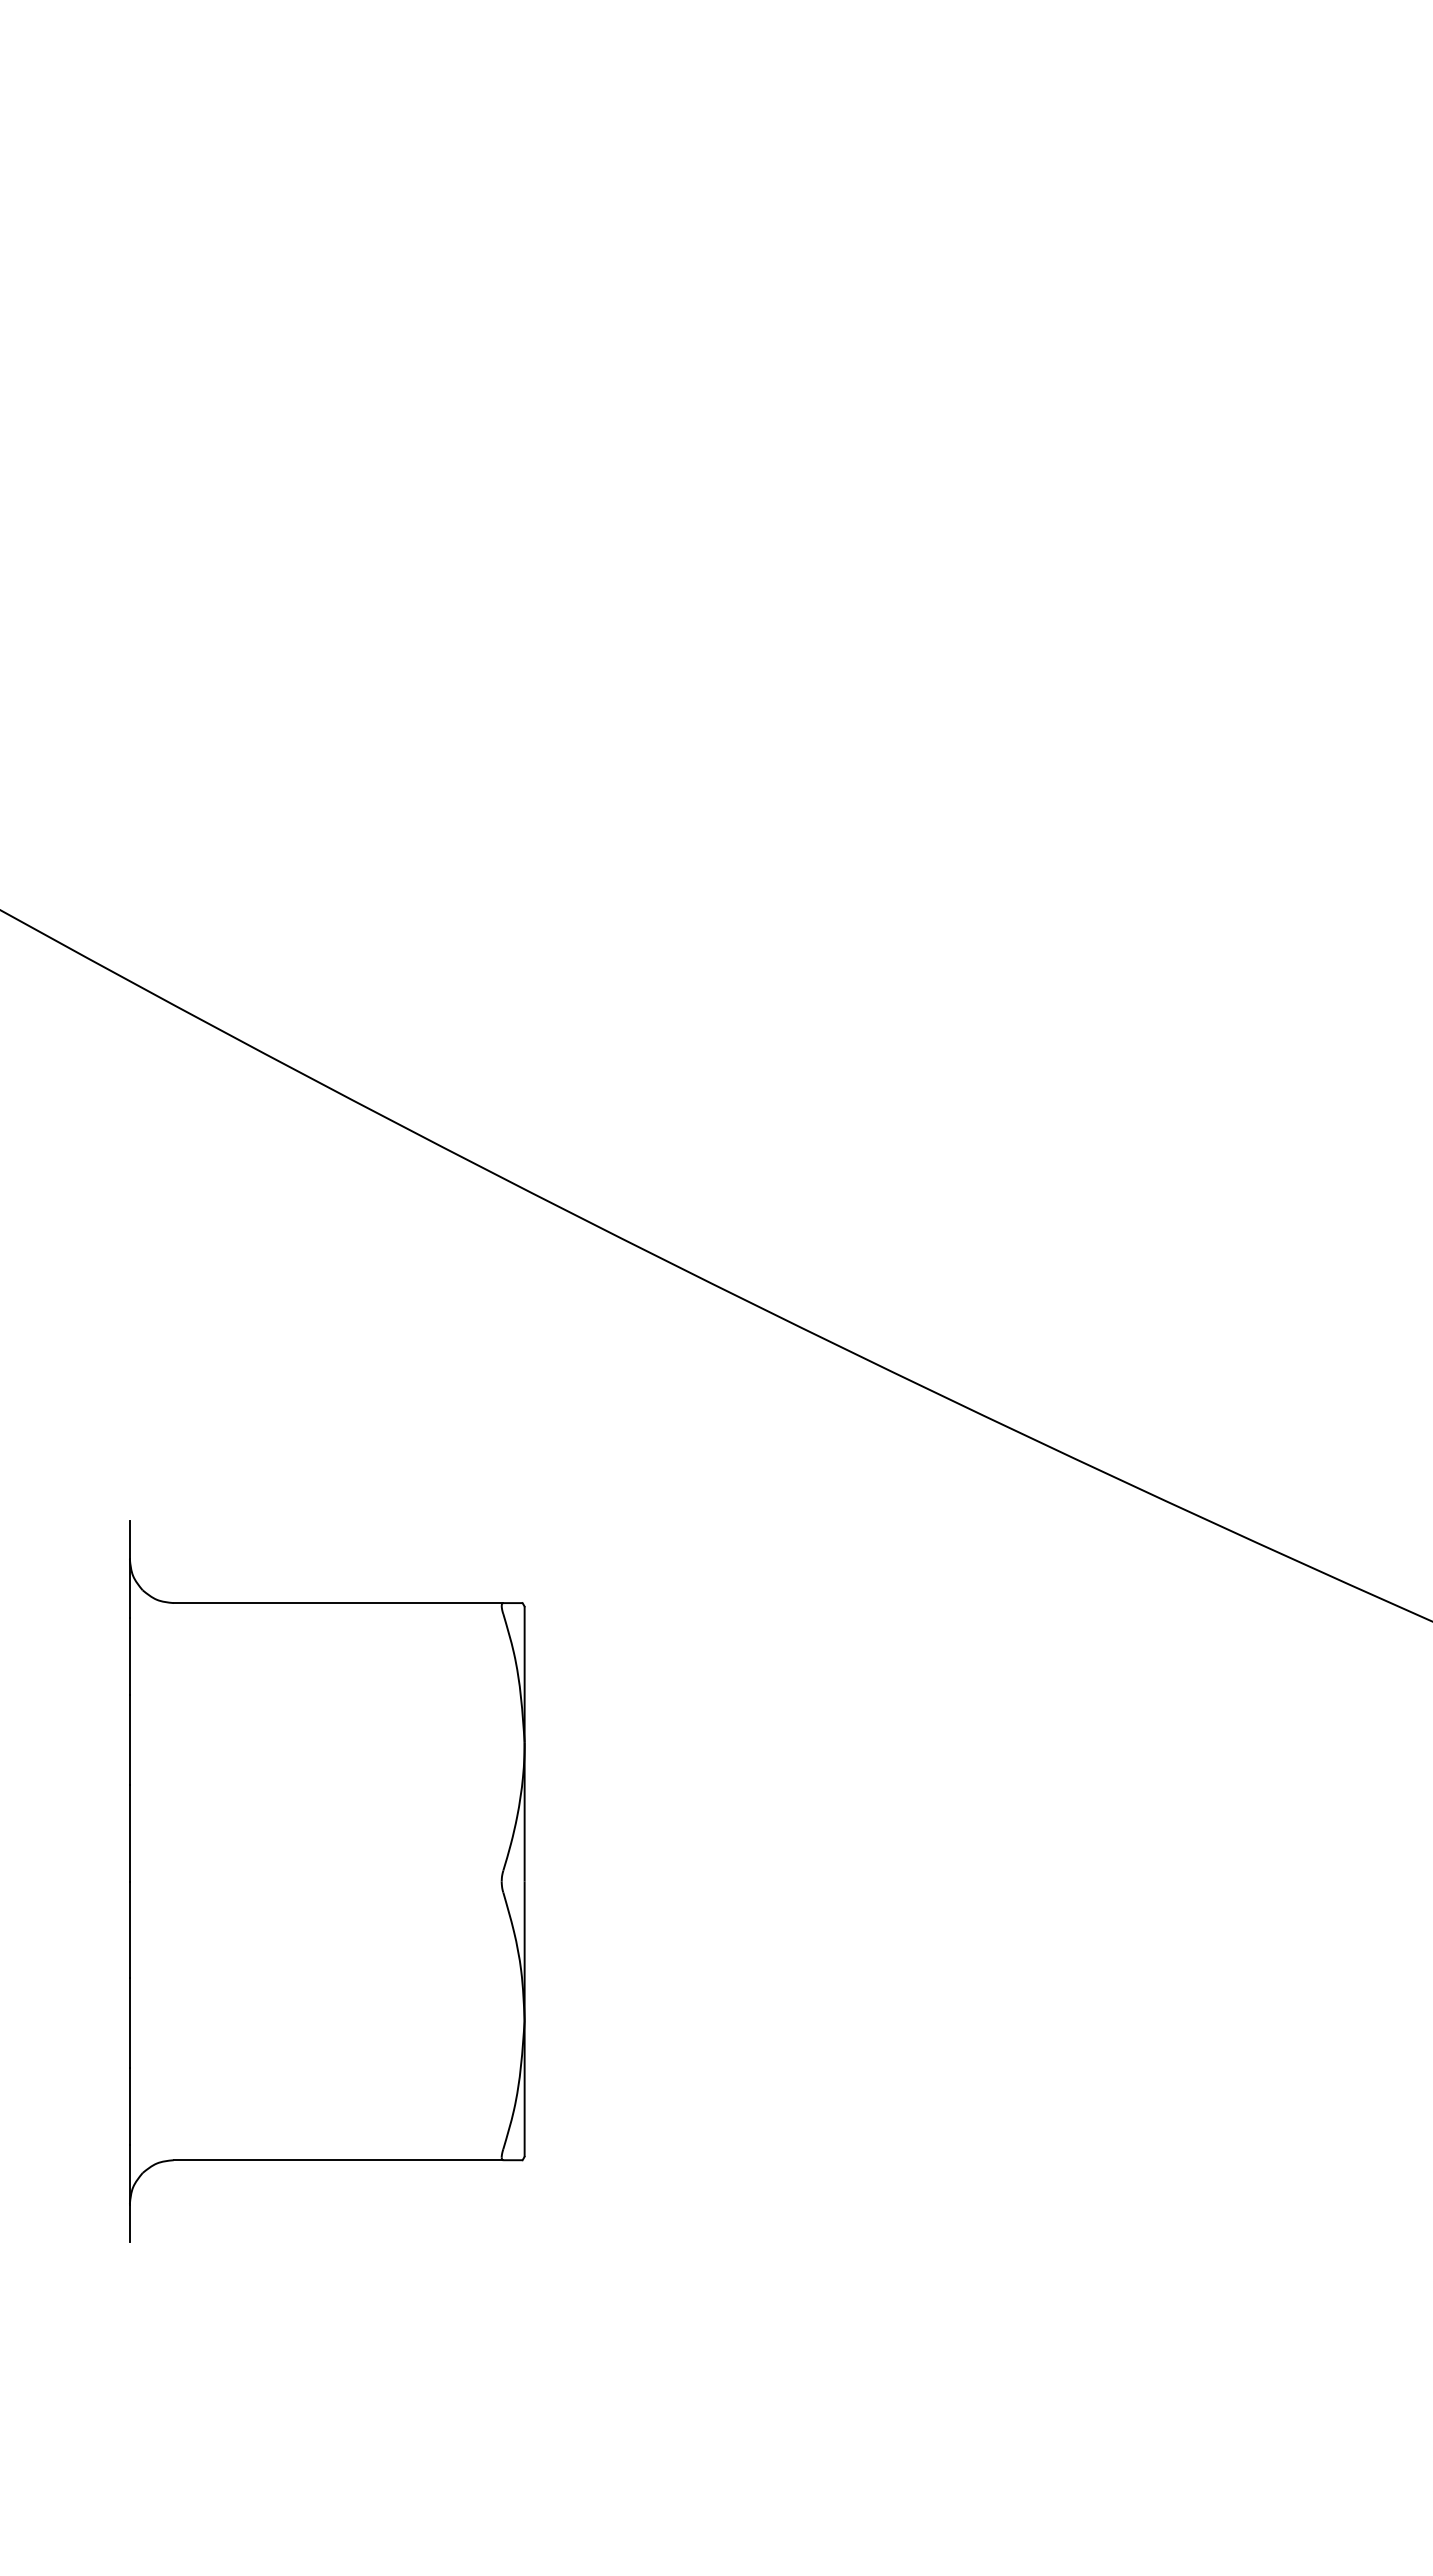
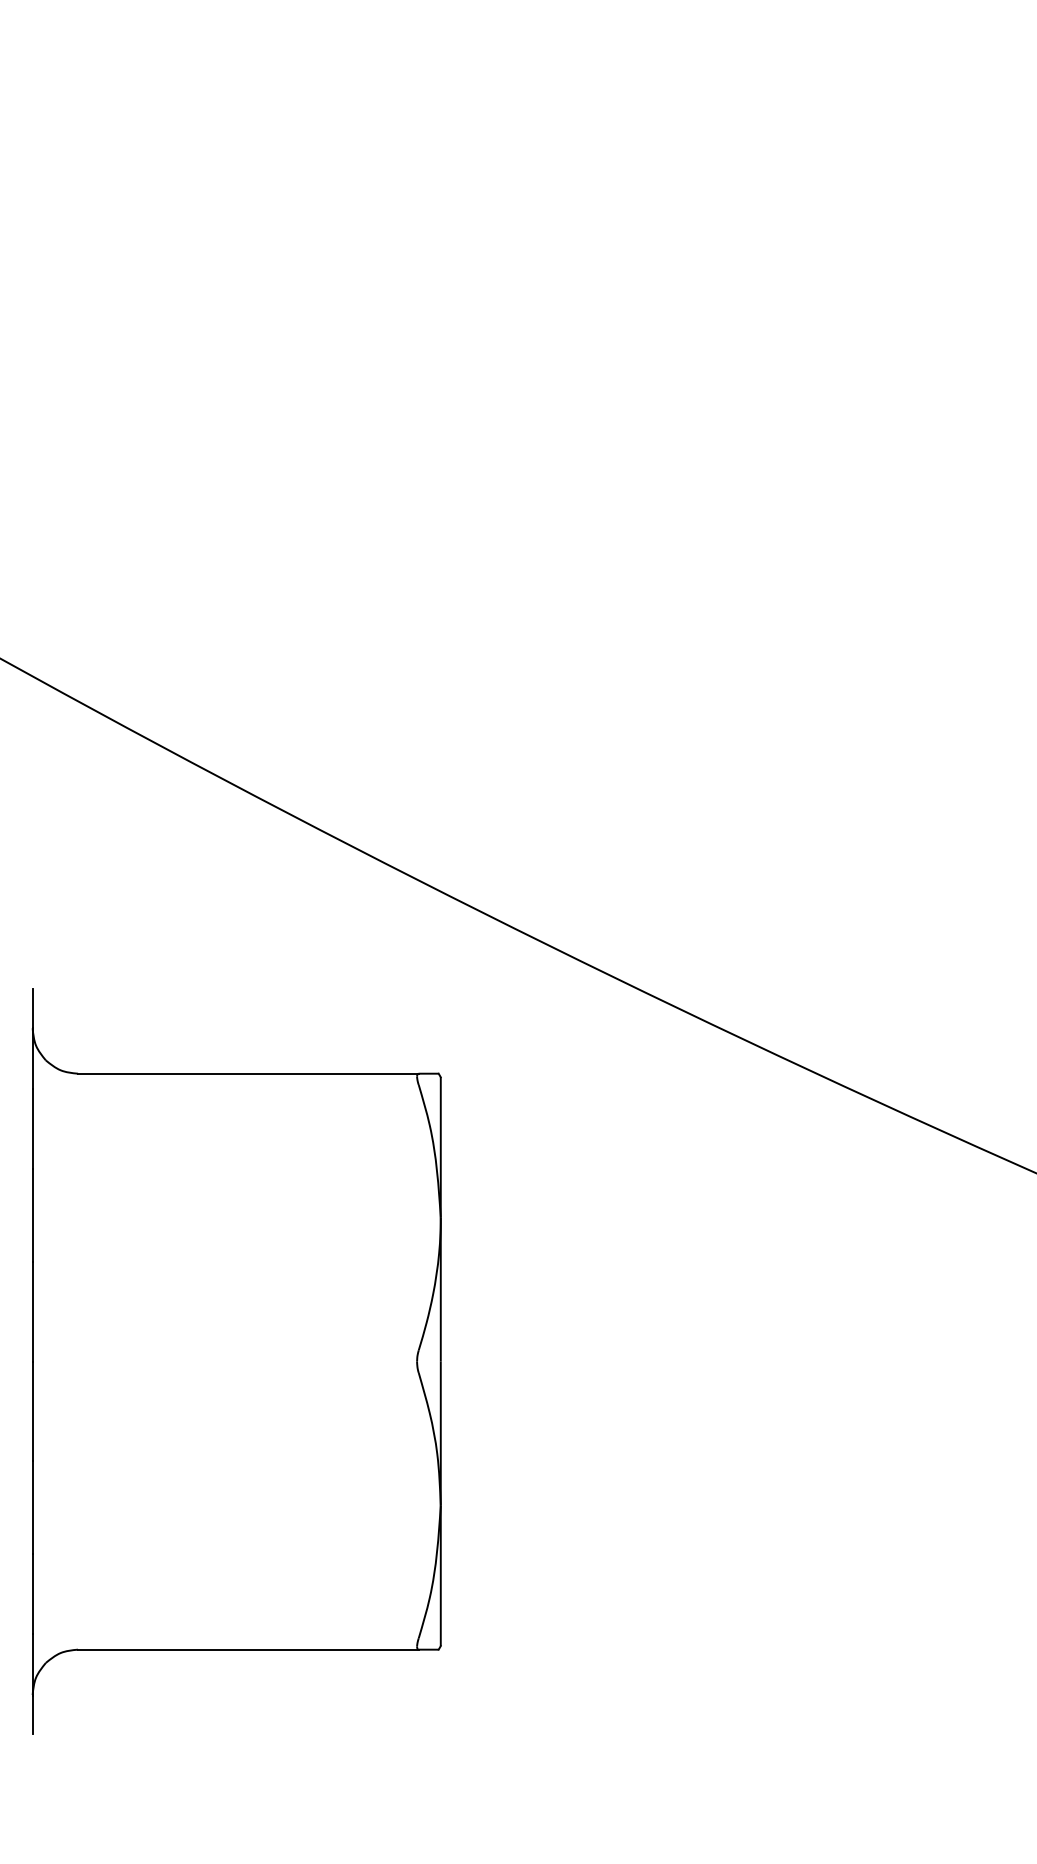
part: (327, 1881) -> (236, 1361), size x1.43

